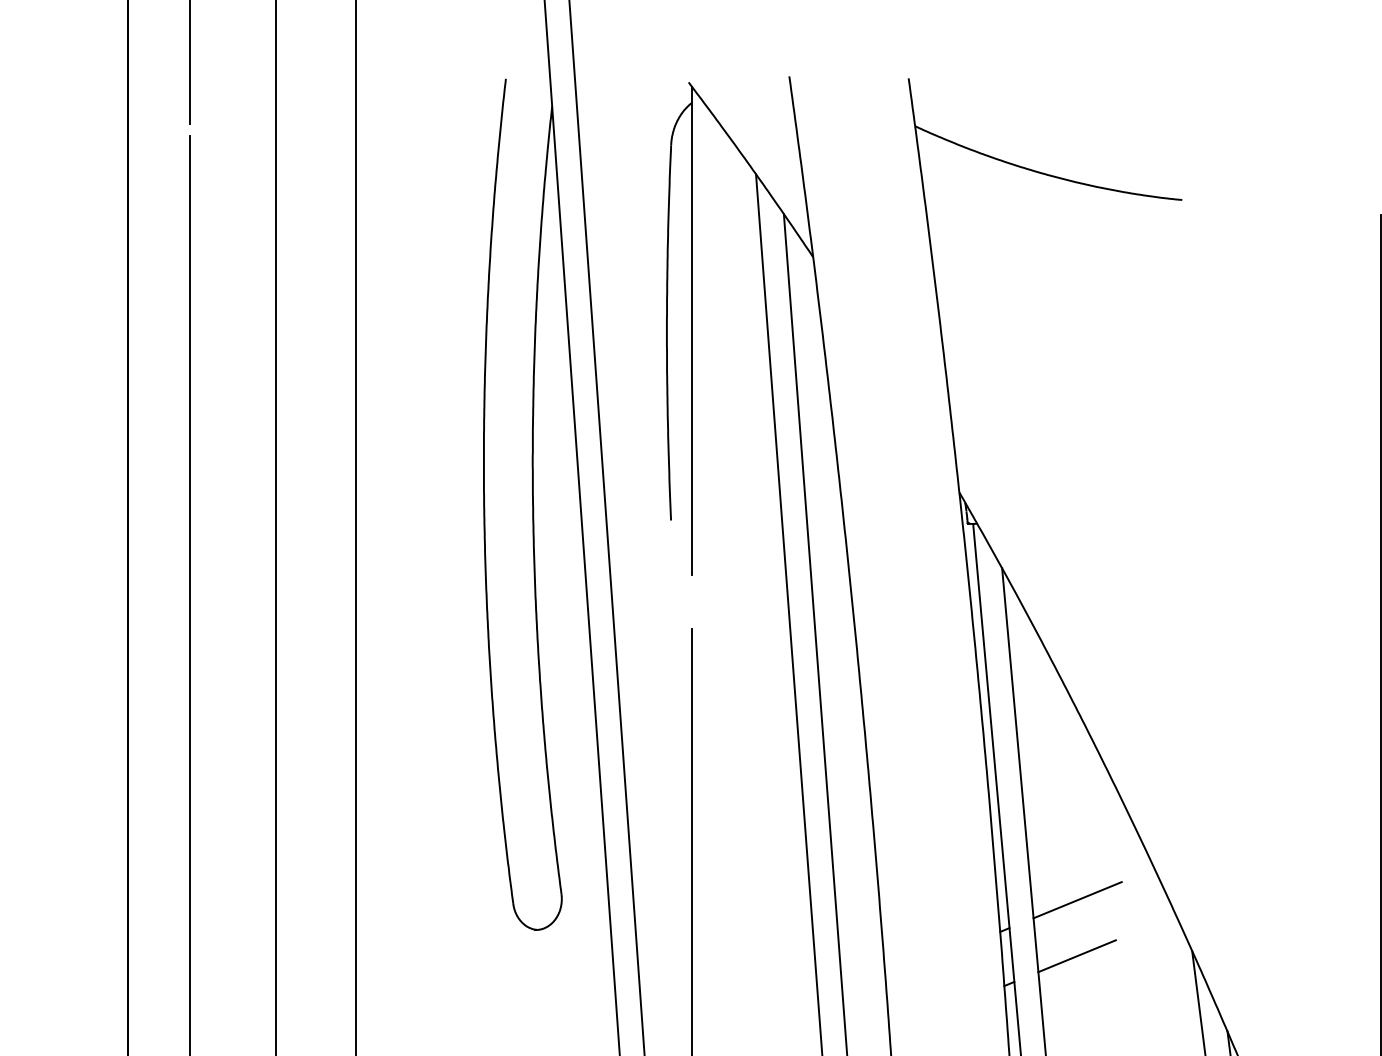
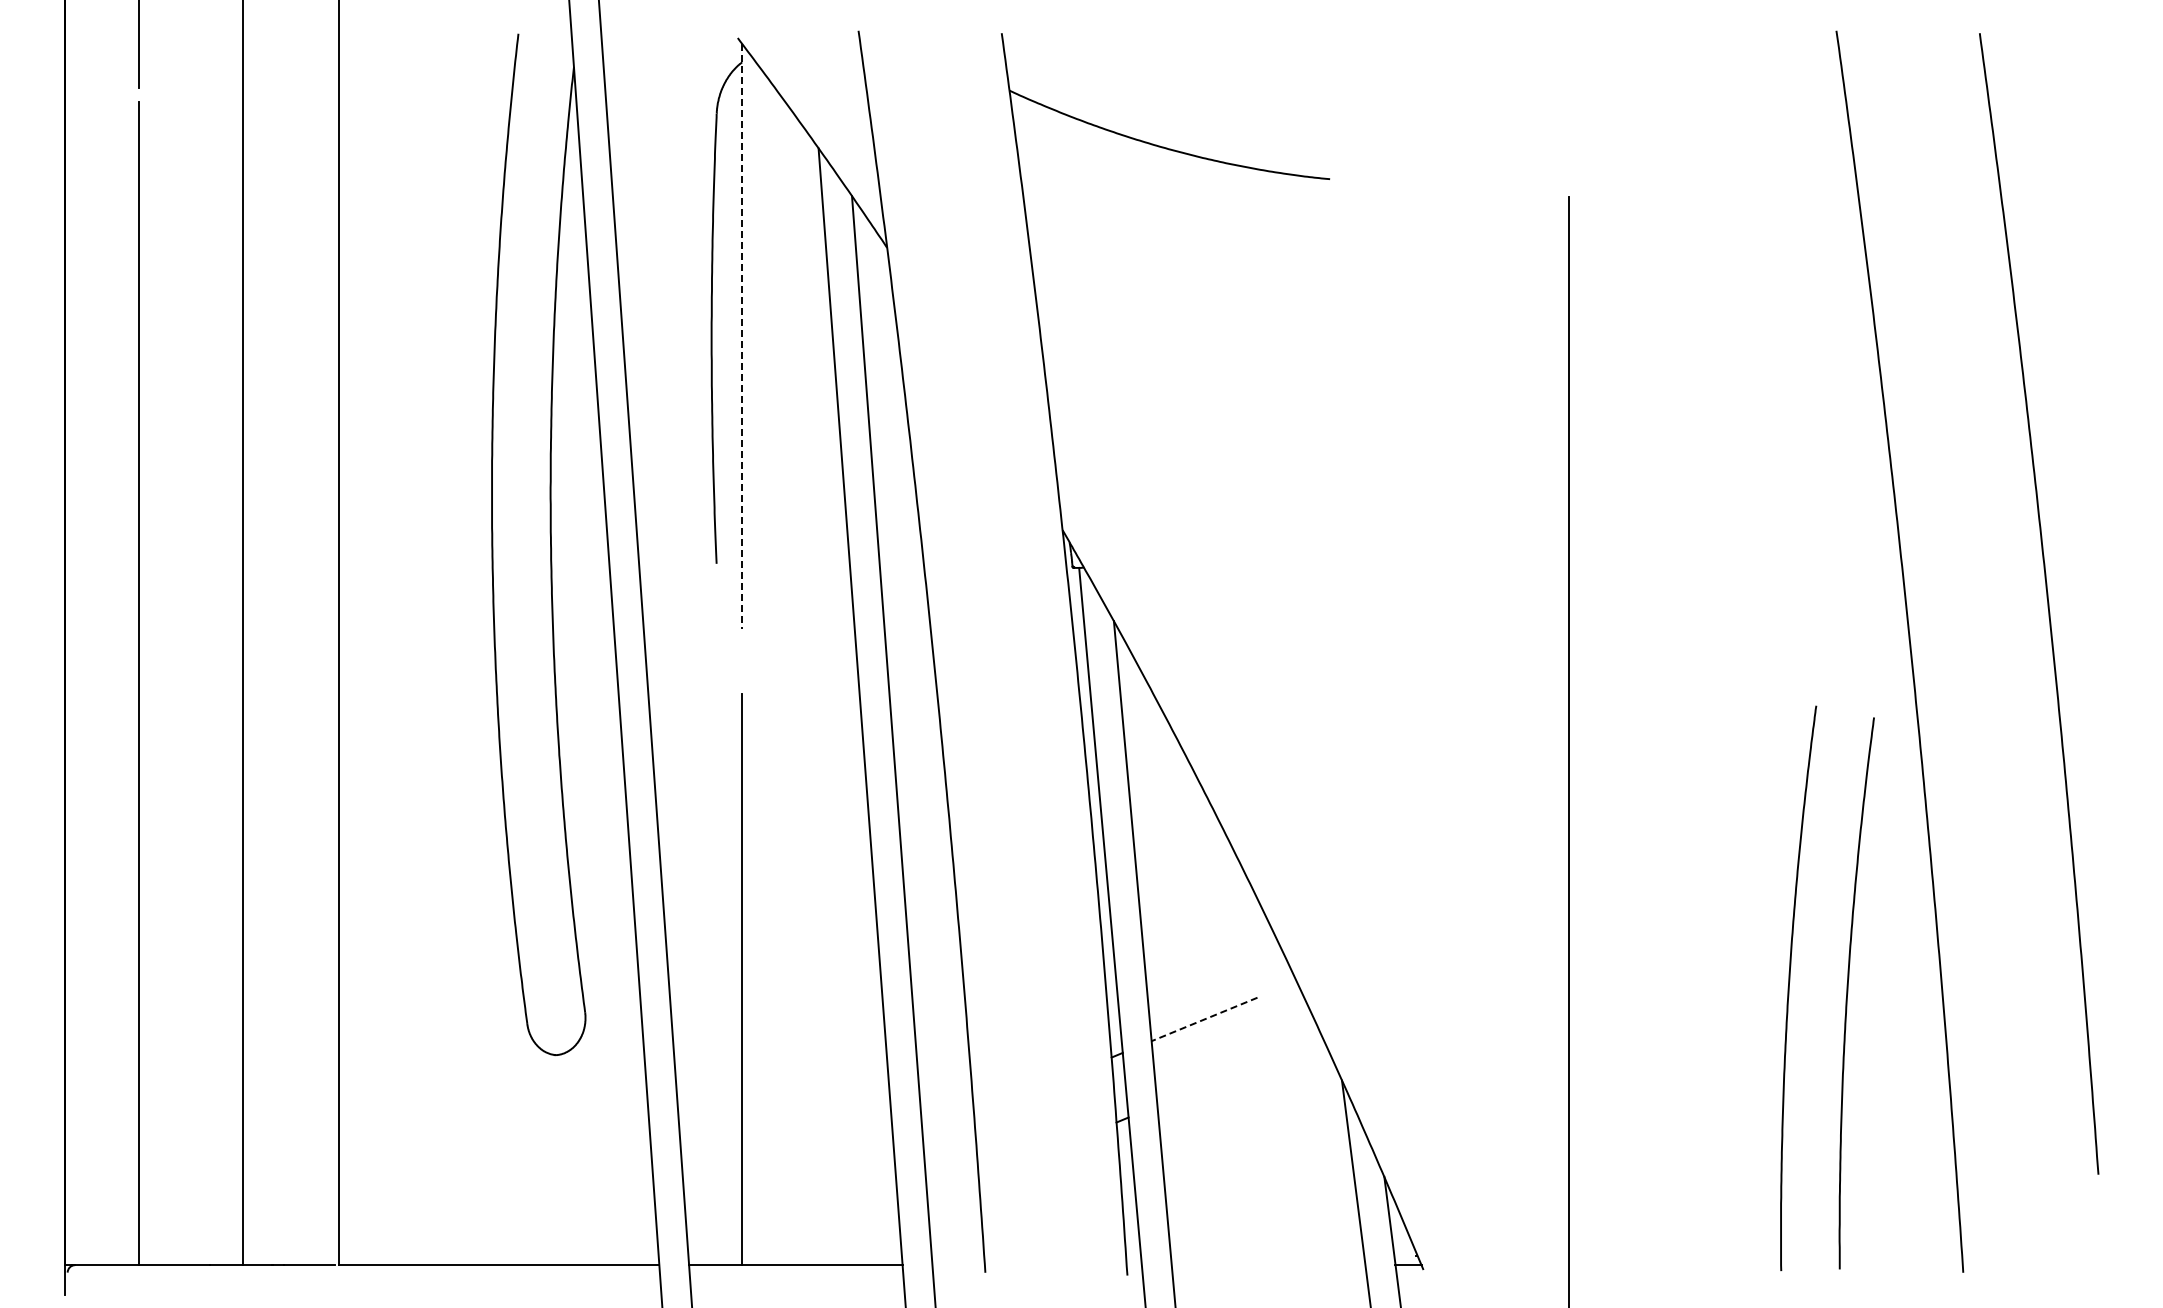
line: (692, 331) -> (742, 337), solid -> dashed
line: (1077, 900) -> (1204, 1019), solid -> dashed
line: (1076, 956) -> (1203, 1086), removed

